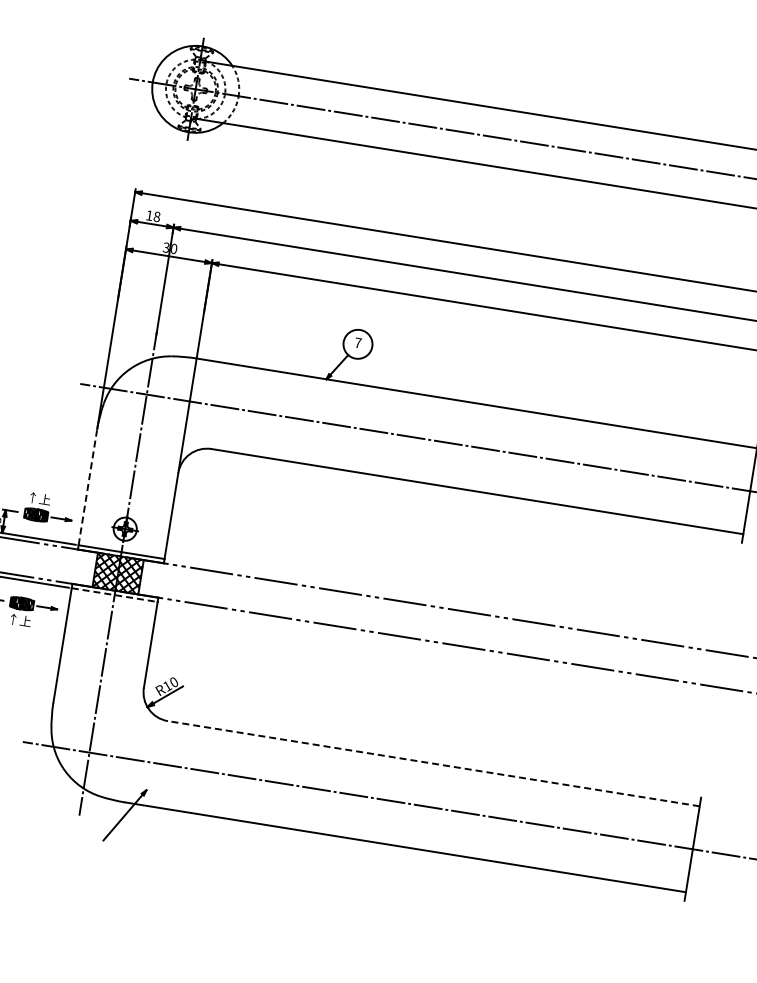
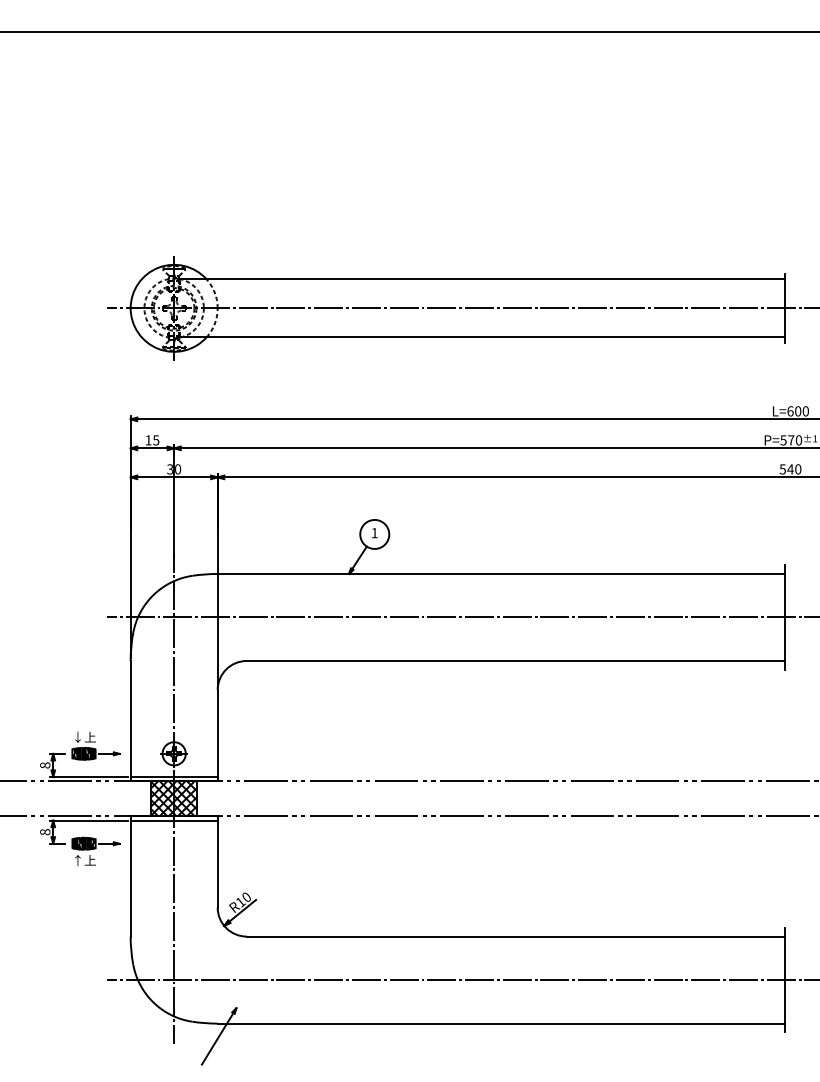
text: (157, 217) -> (156, 440), 18 -> 15
text: (357, 343) -> (374, 533), 7 -> 1
line: (87, 487) -> (130, 718), dashed -> solid
text: (32, 496) -> (77, 736), ↑上 -> ↓上
line: (115, 595) -> (174, 820), dashed -> solid
line: (433, 763) -> (515, 936), dashed -> solid

